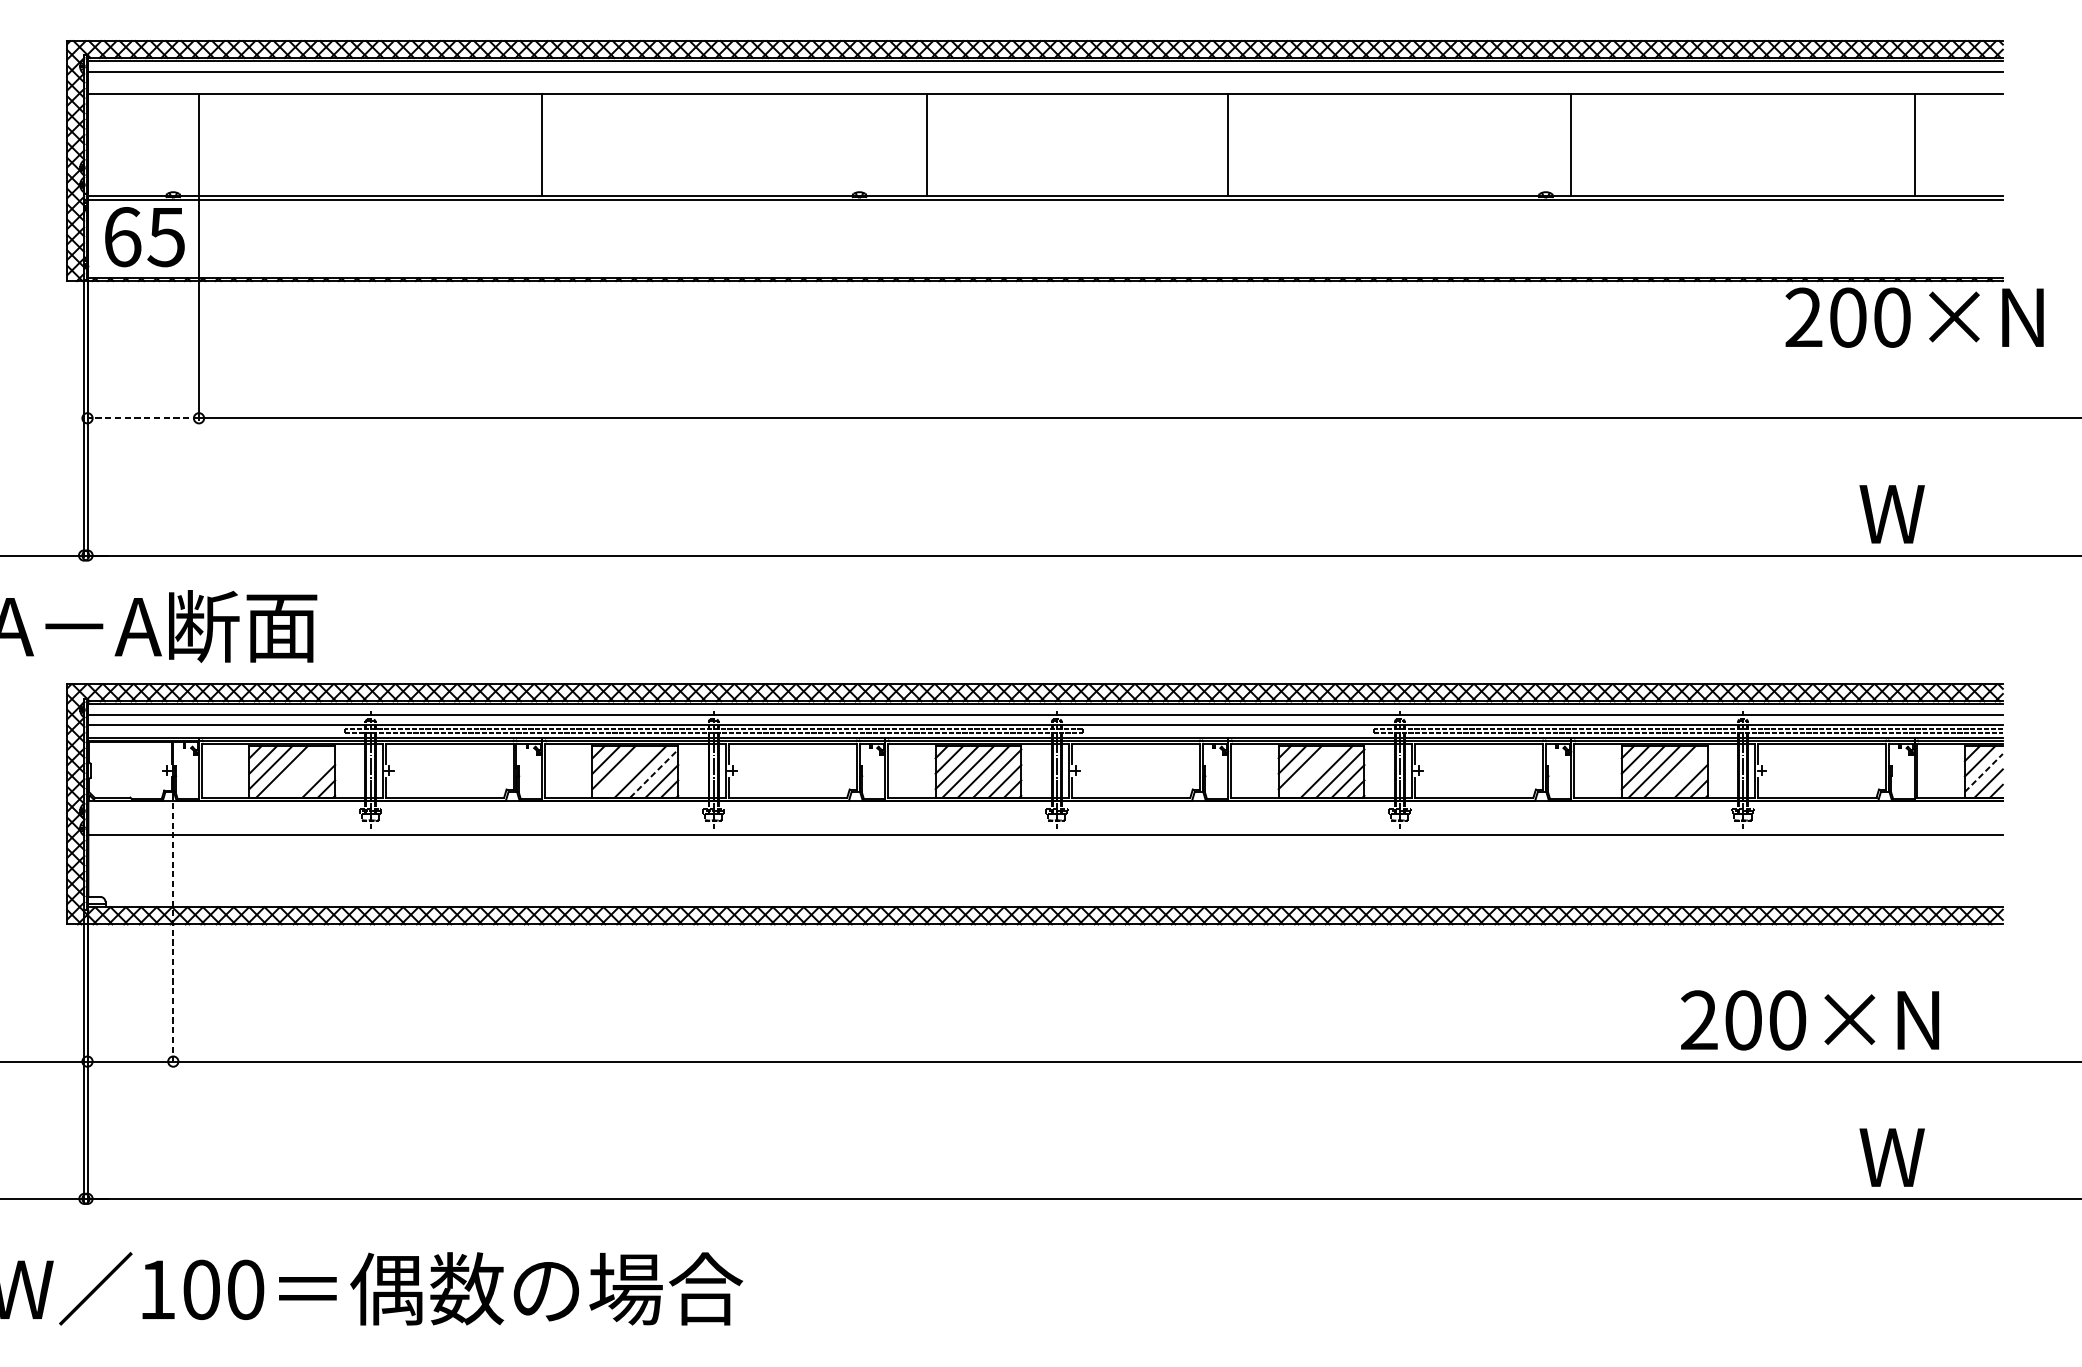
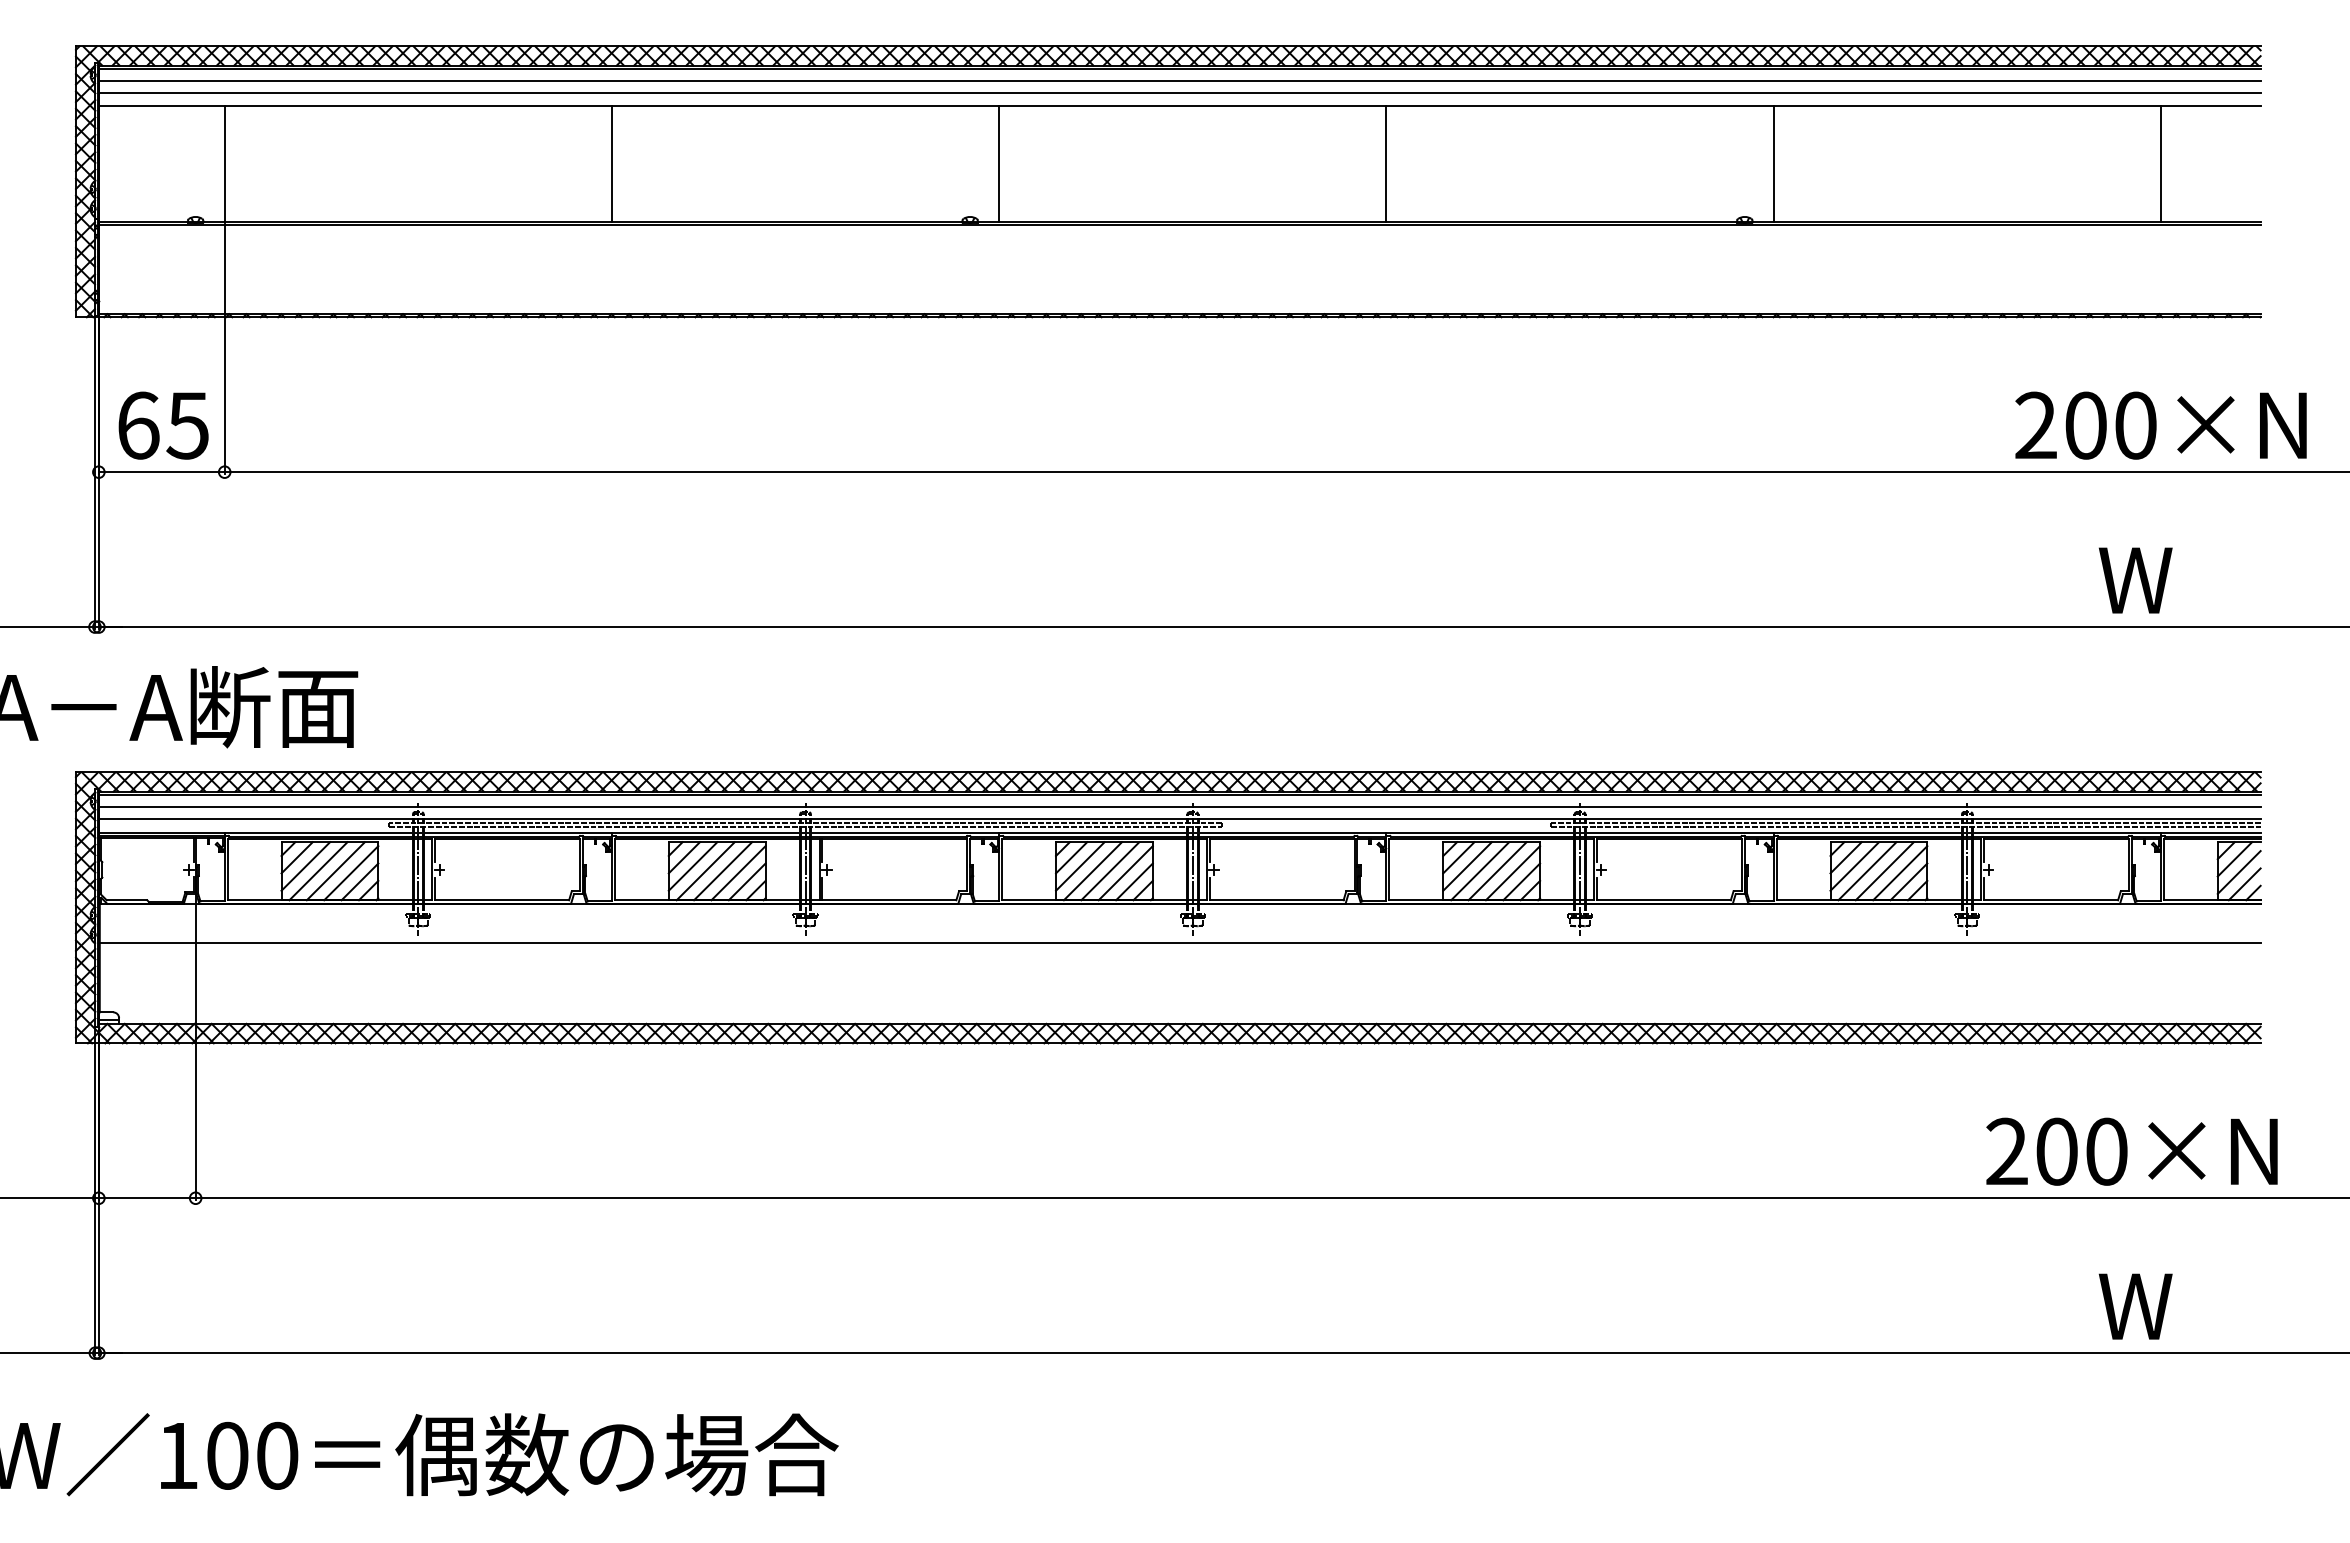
line: (1044, 81) -> (1179, 92), added
line: (927, 144) -> (999, 163), moved
text: (144, 236) -> (163, 425), moved
text: (1914, 317) -> (2160, 425), moved
line: (143, 418) -> (161, 472), dashed -> solid
line: (297, 772) -> (335, 871), added
line: (625, 772) -> (705, 871), added
line: (654, 772) -> (738, 872), dashed -> solid
line: (1311, 772) -> (1480, 871), added
line: (1984, 772) -> (2239, 872), dashed -> solid
line: (311, 773) -> (351, 873), added
line: (1683, 773) -> (1900, 873), added
line: (173, 928) -> (195, 1048), dashed -> solid
text: (1809, 1020) -> (2131, 1151), moved

